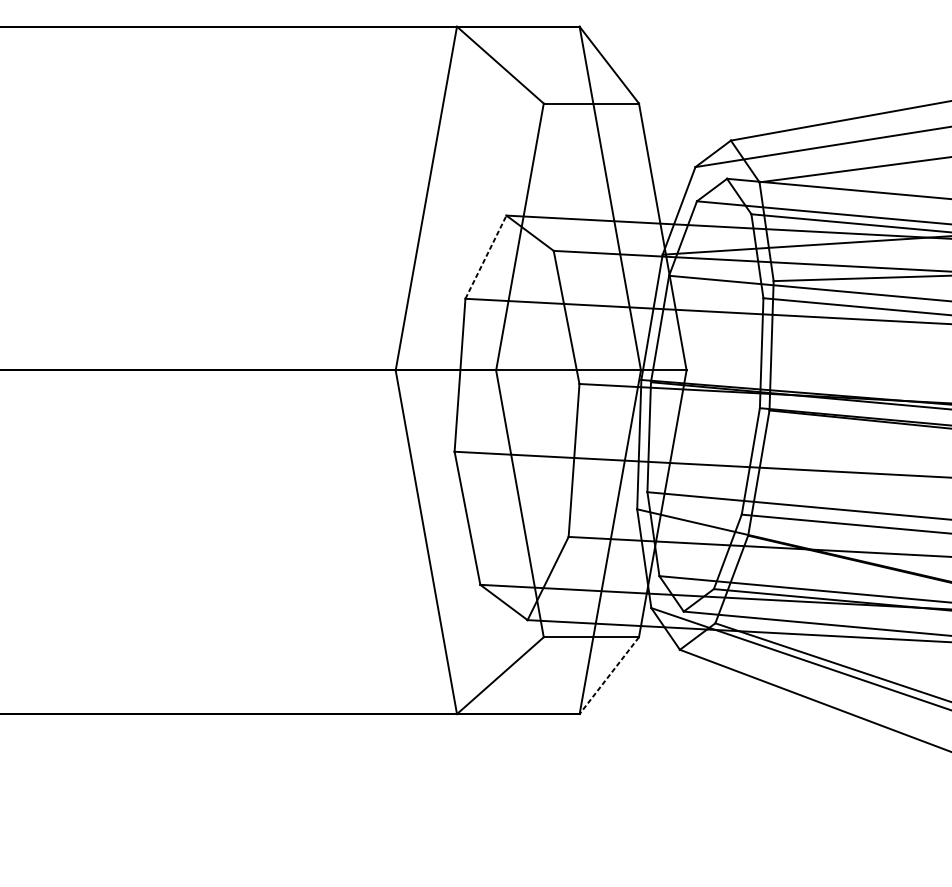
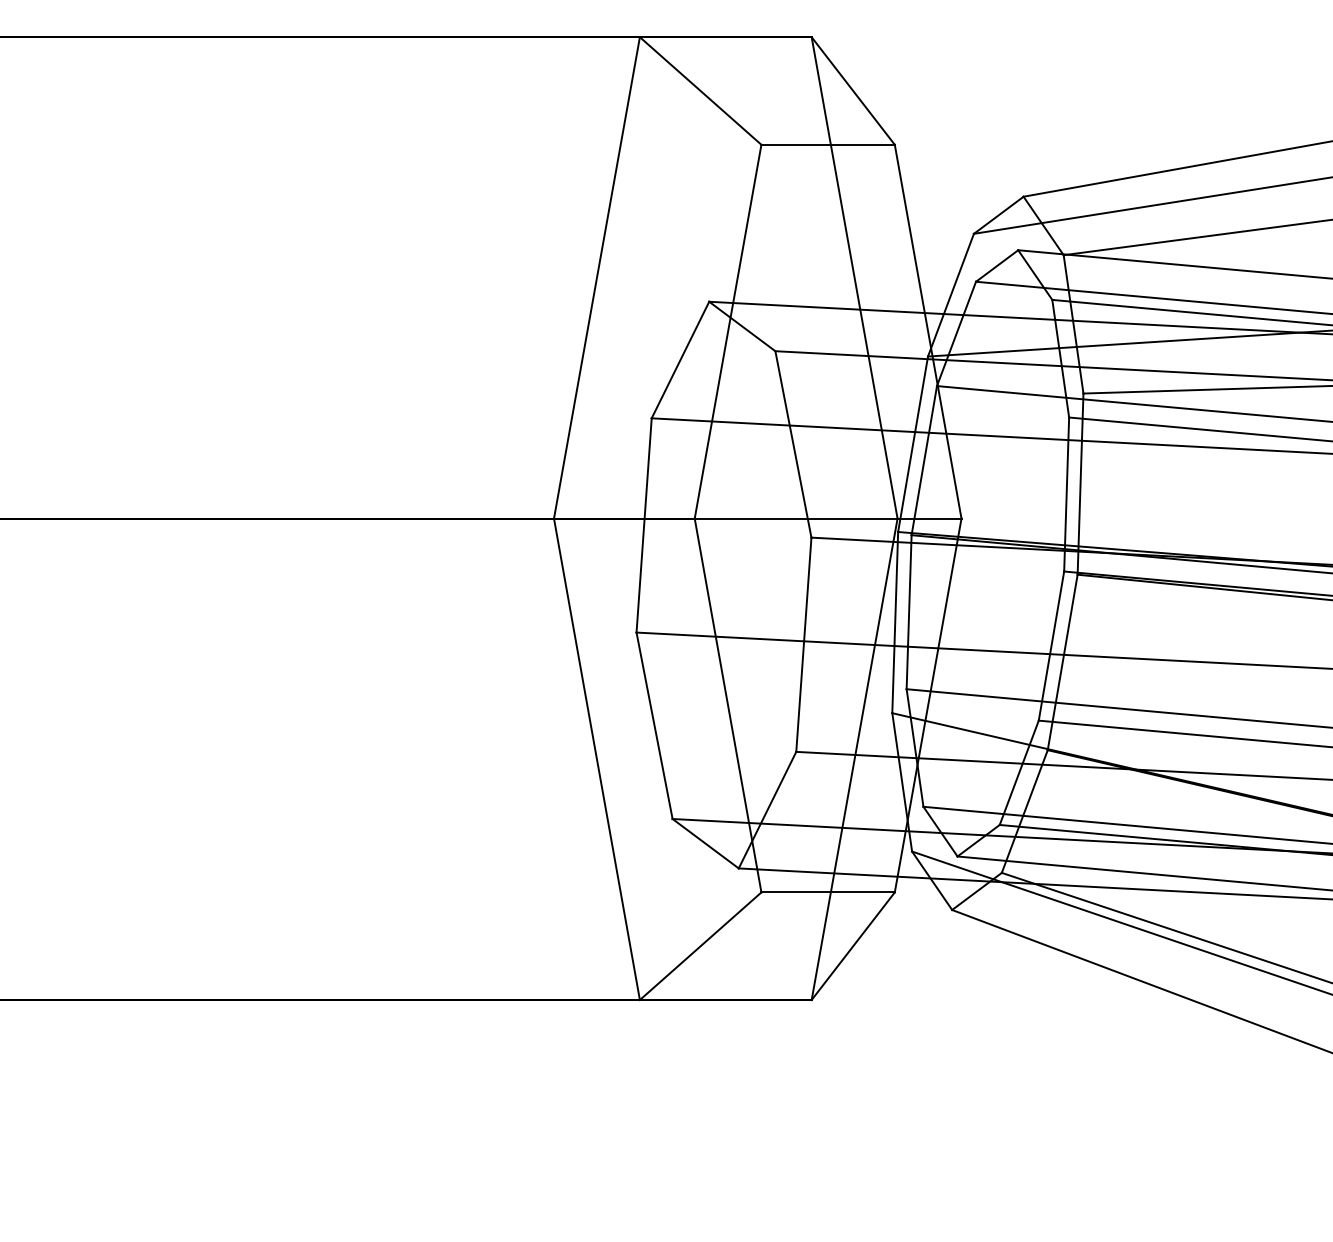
line: (485, 257) -> (680, 360), dashed -> solid
line: (609, 675) -> (853, 946), dashed -> solid

